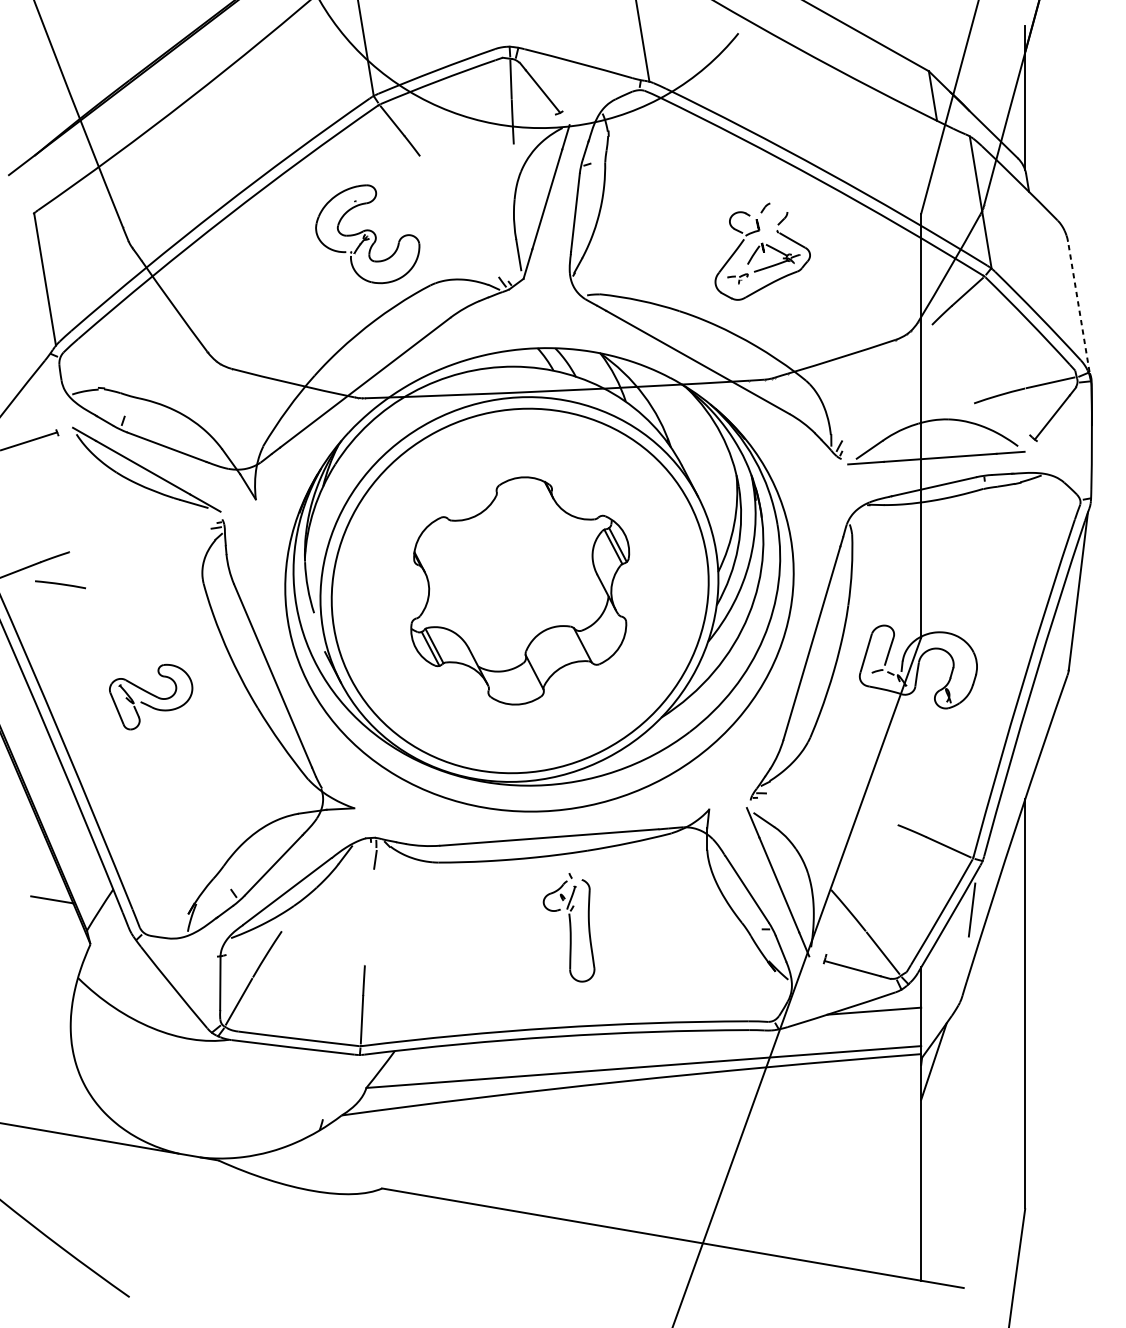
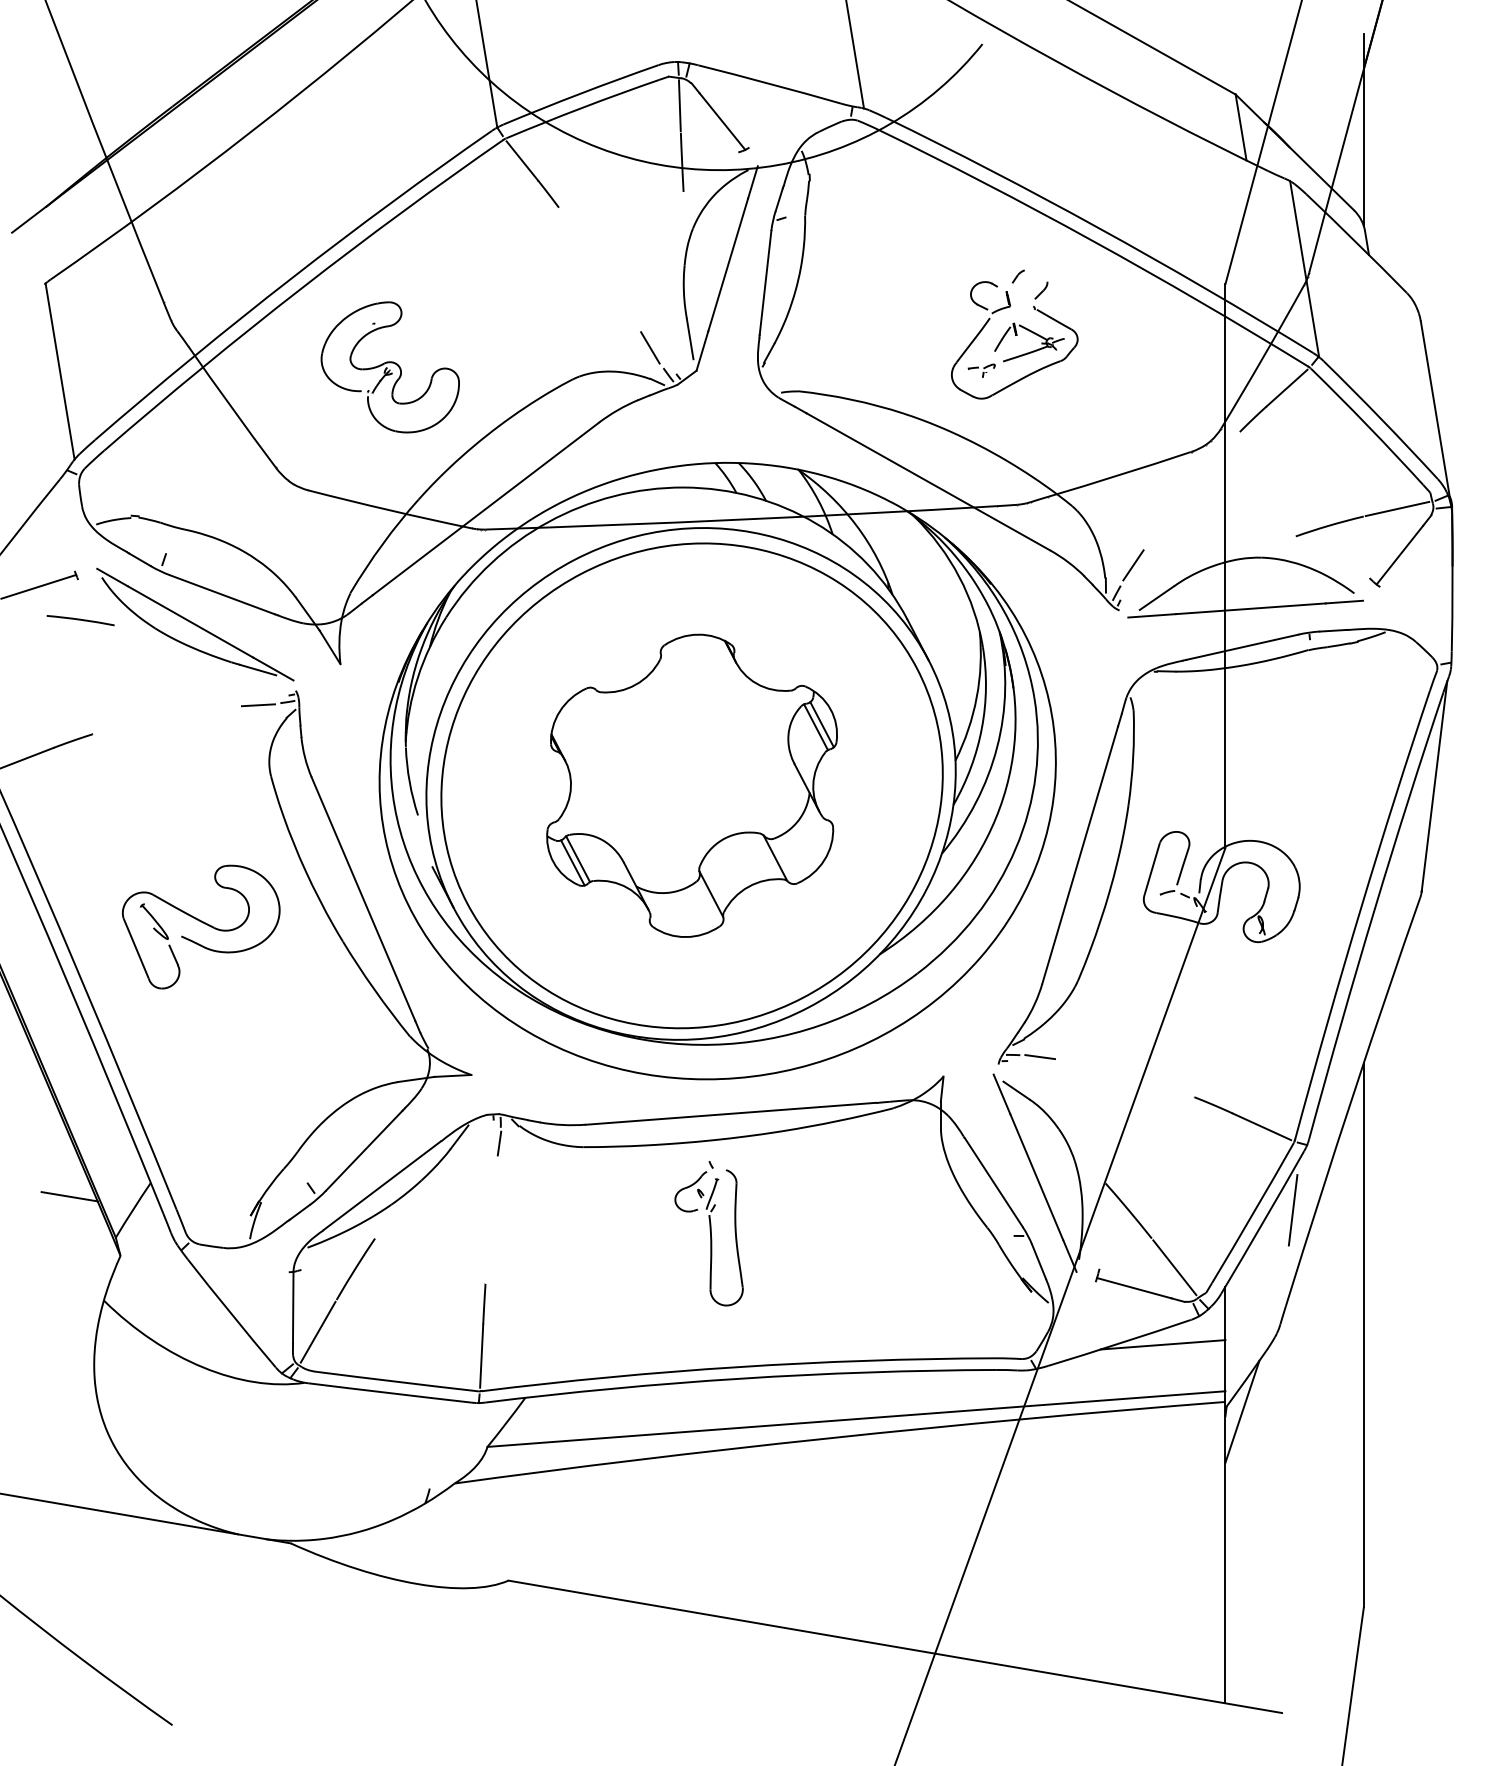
part: (367, 234) -> (389, 367), moved
line: (488, 261) -> (650, 347), added
line: (1079, 311) -> (1436, 413), dashed -> solid
line: (852, 425) -> (1133, 565), added
line: (194, 530) -> (258, 705), added
line: (60, 584) -> (80, 620), moved
part: (150, 696) -> (200, 926), size x1.43
line: (782, 795) -> (1040, 1057), added
part: (568, 927) -> (708, 1233), moved

